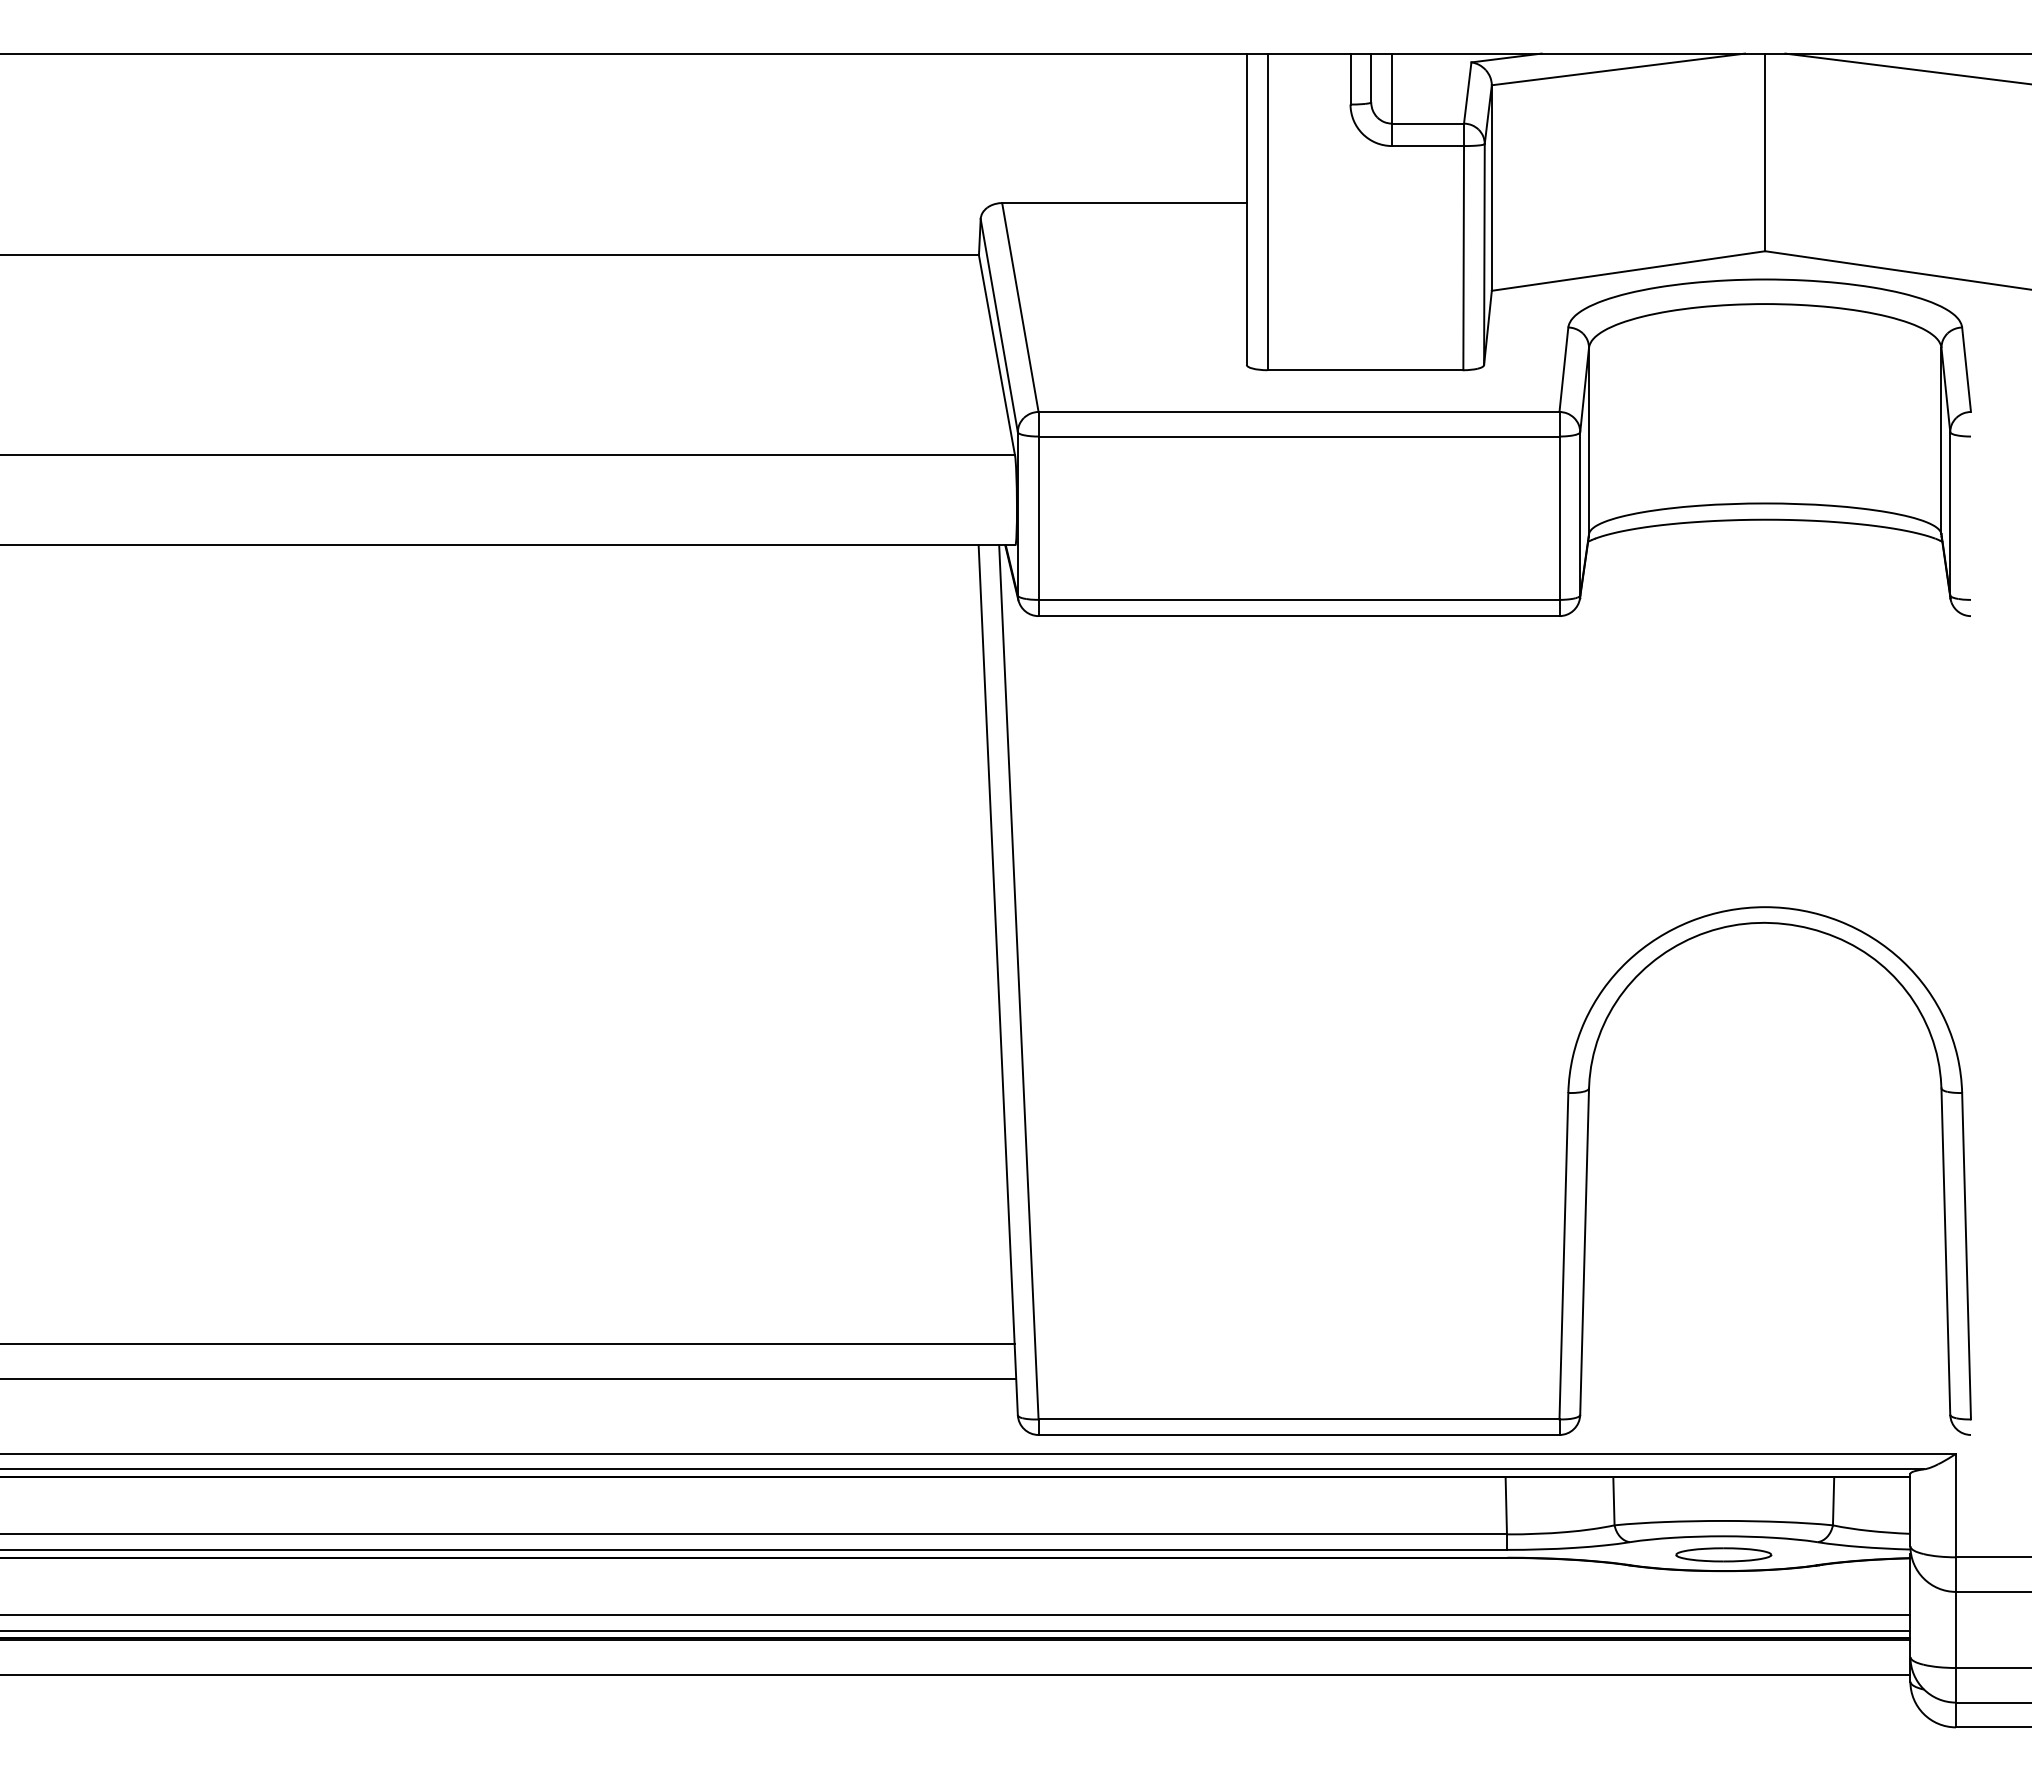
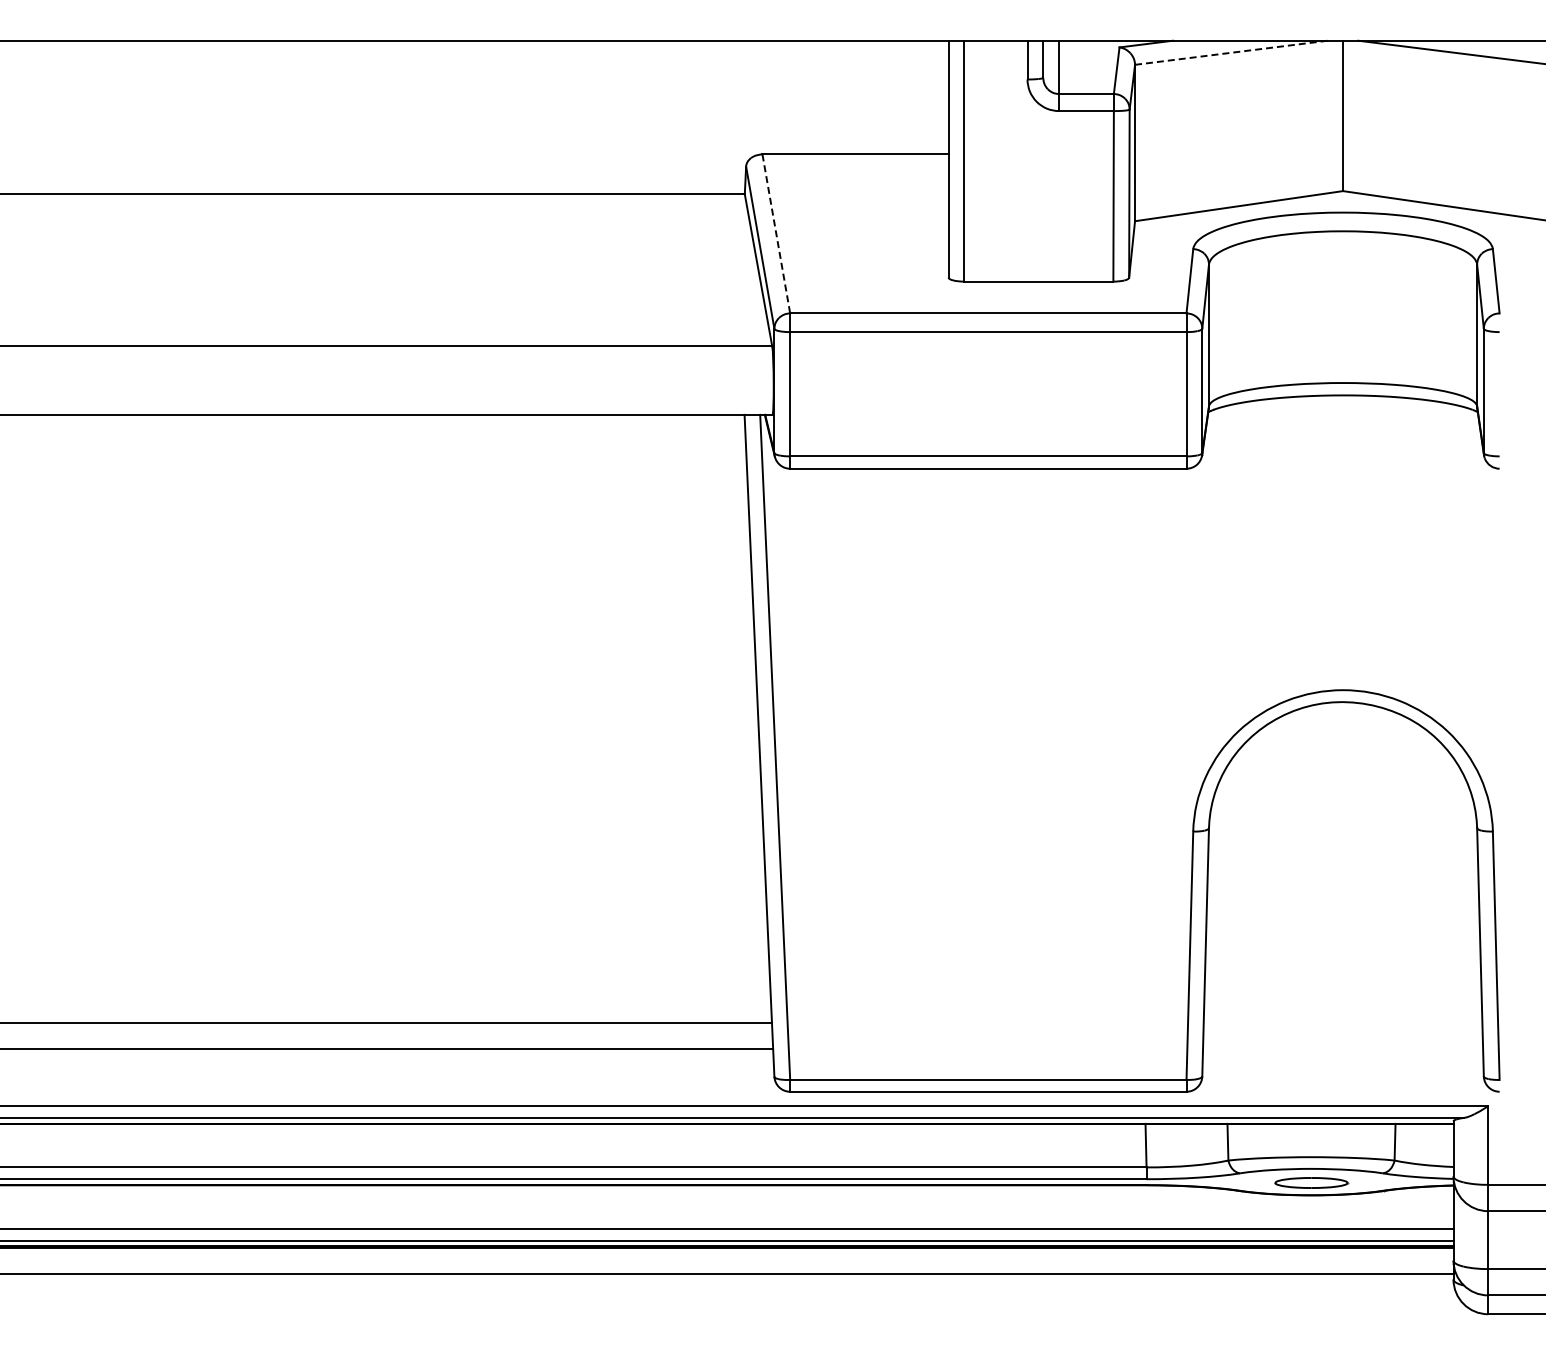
line: (1618, 69) -> (1231, 52), solid -> dashed
line: (1020, 306) -> (776, 233), solid -> dashed

